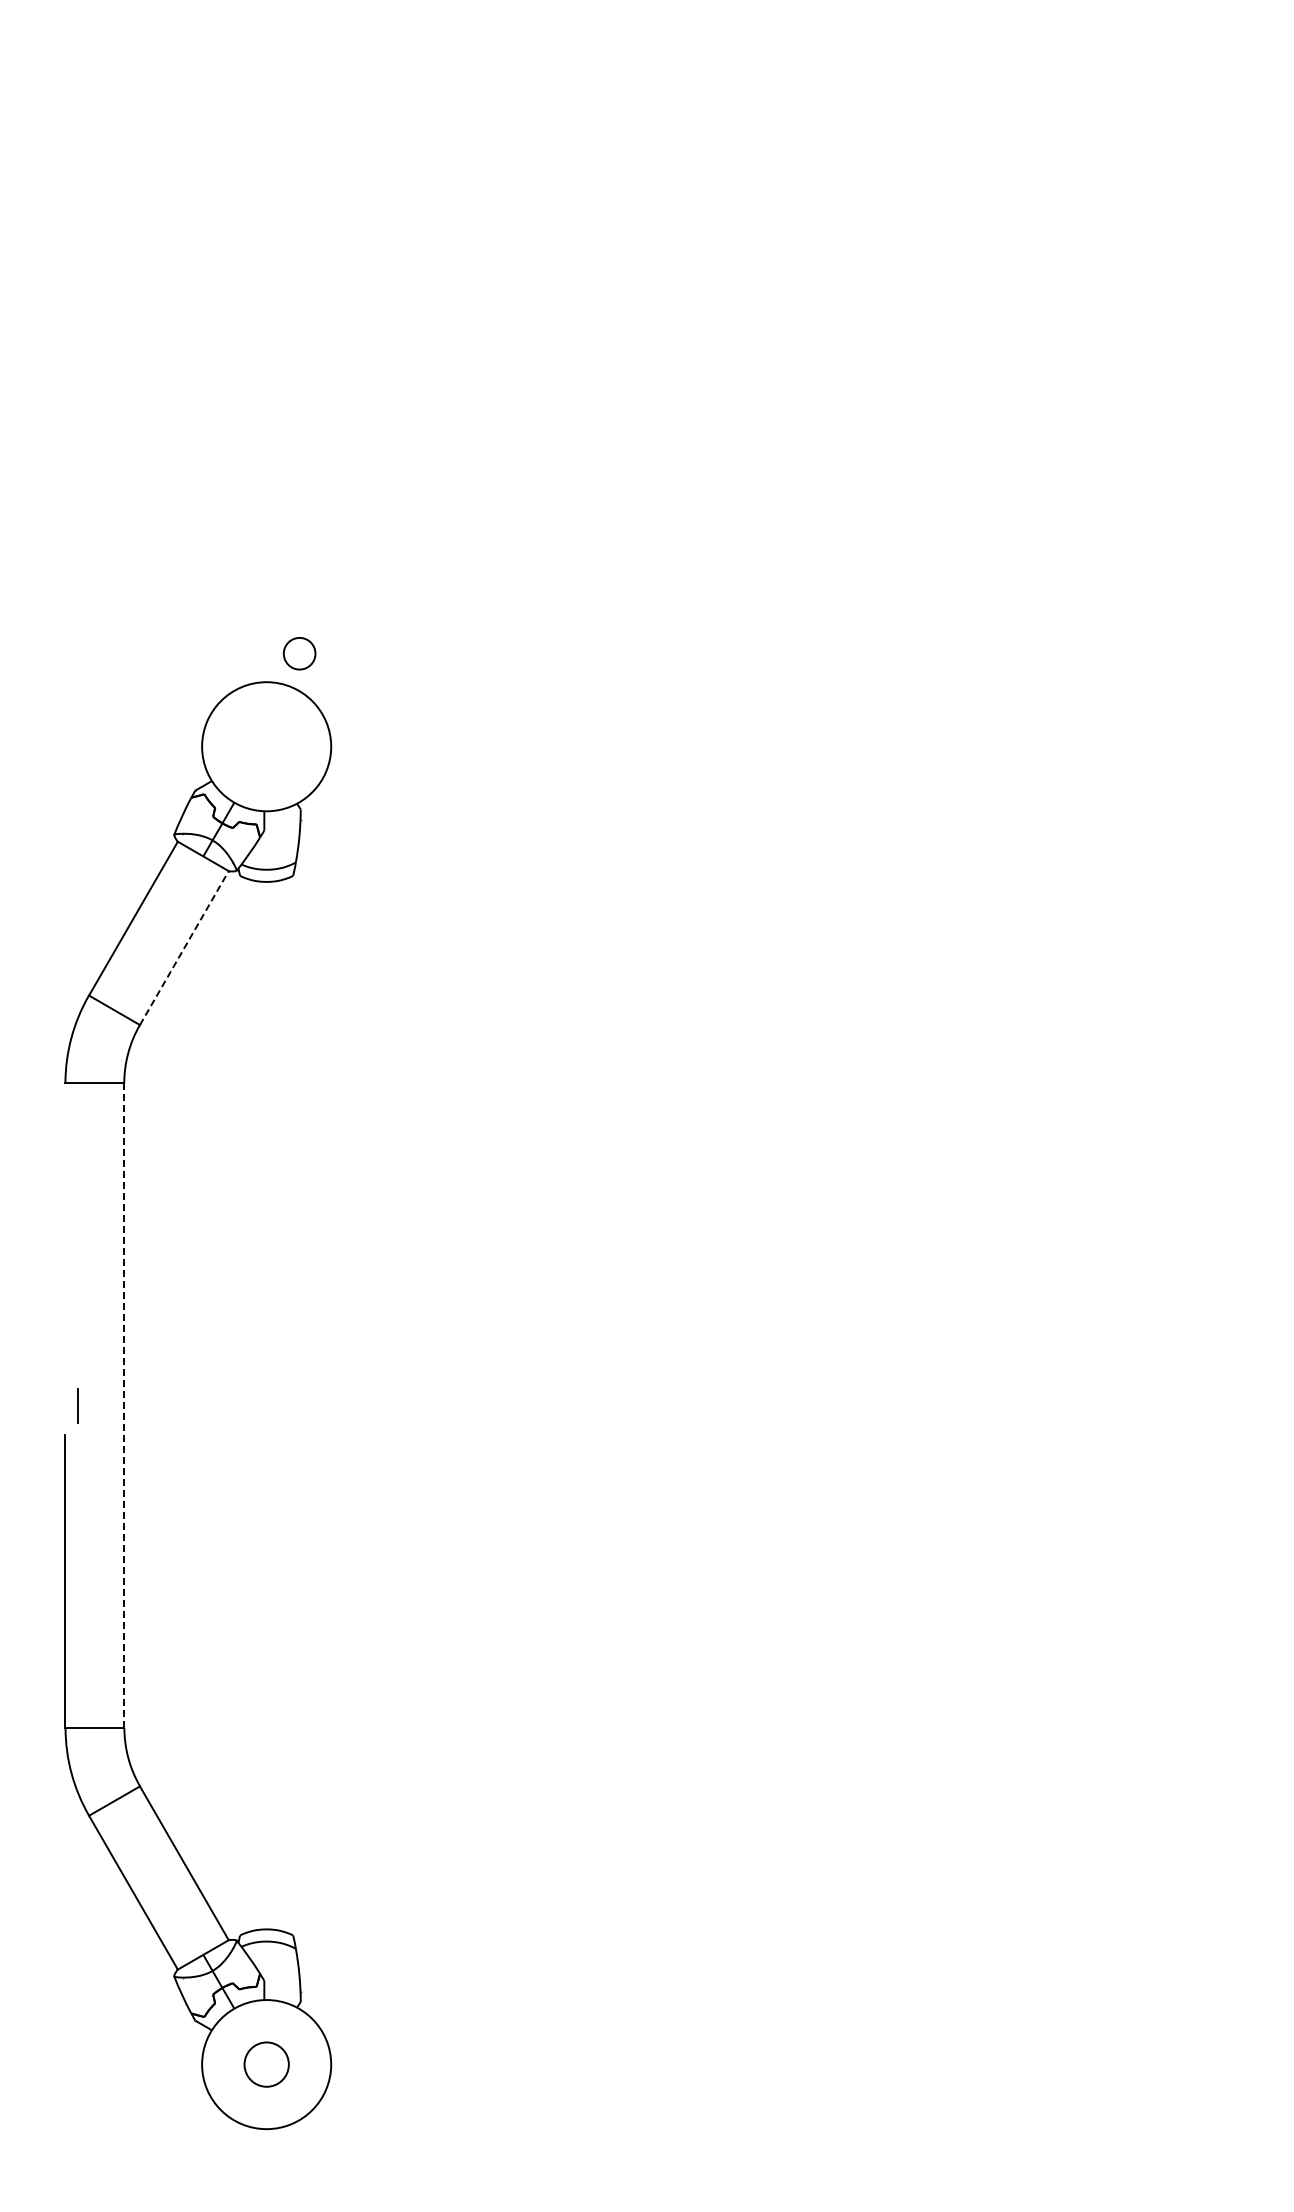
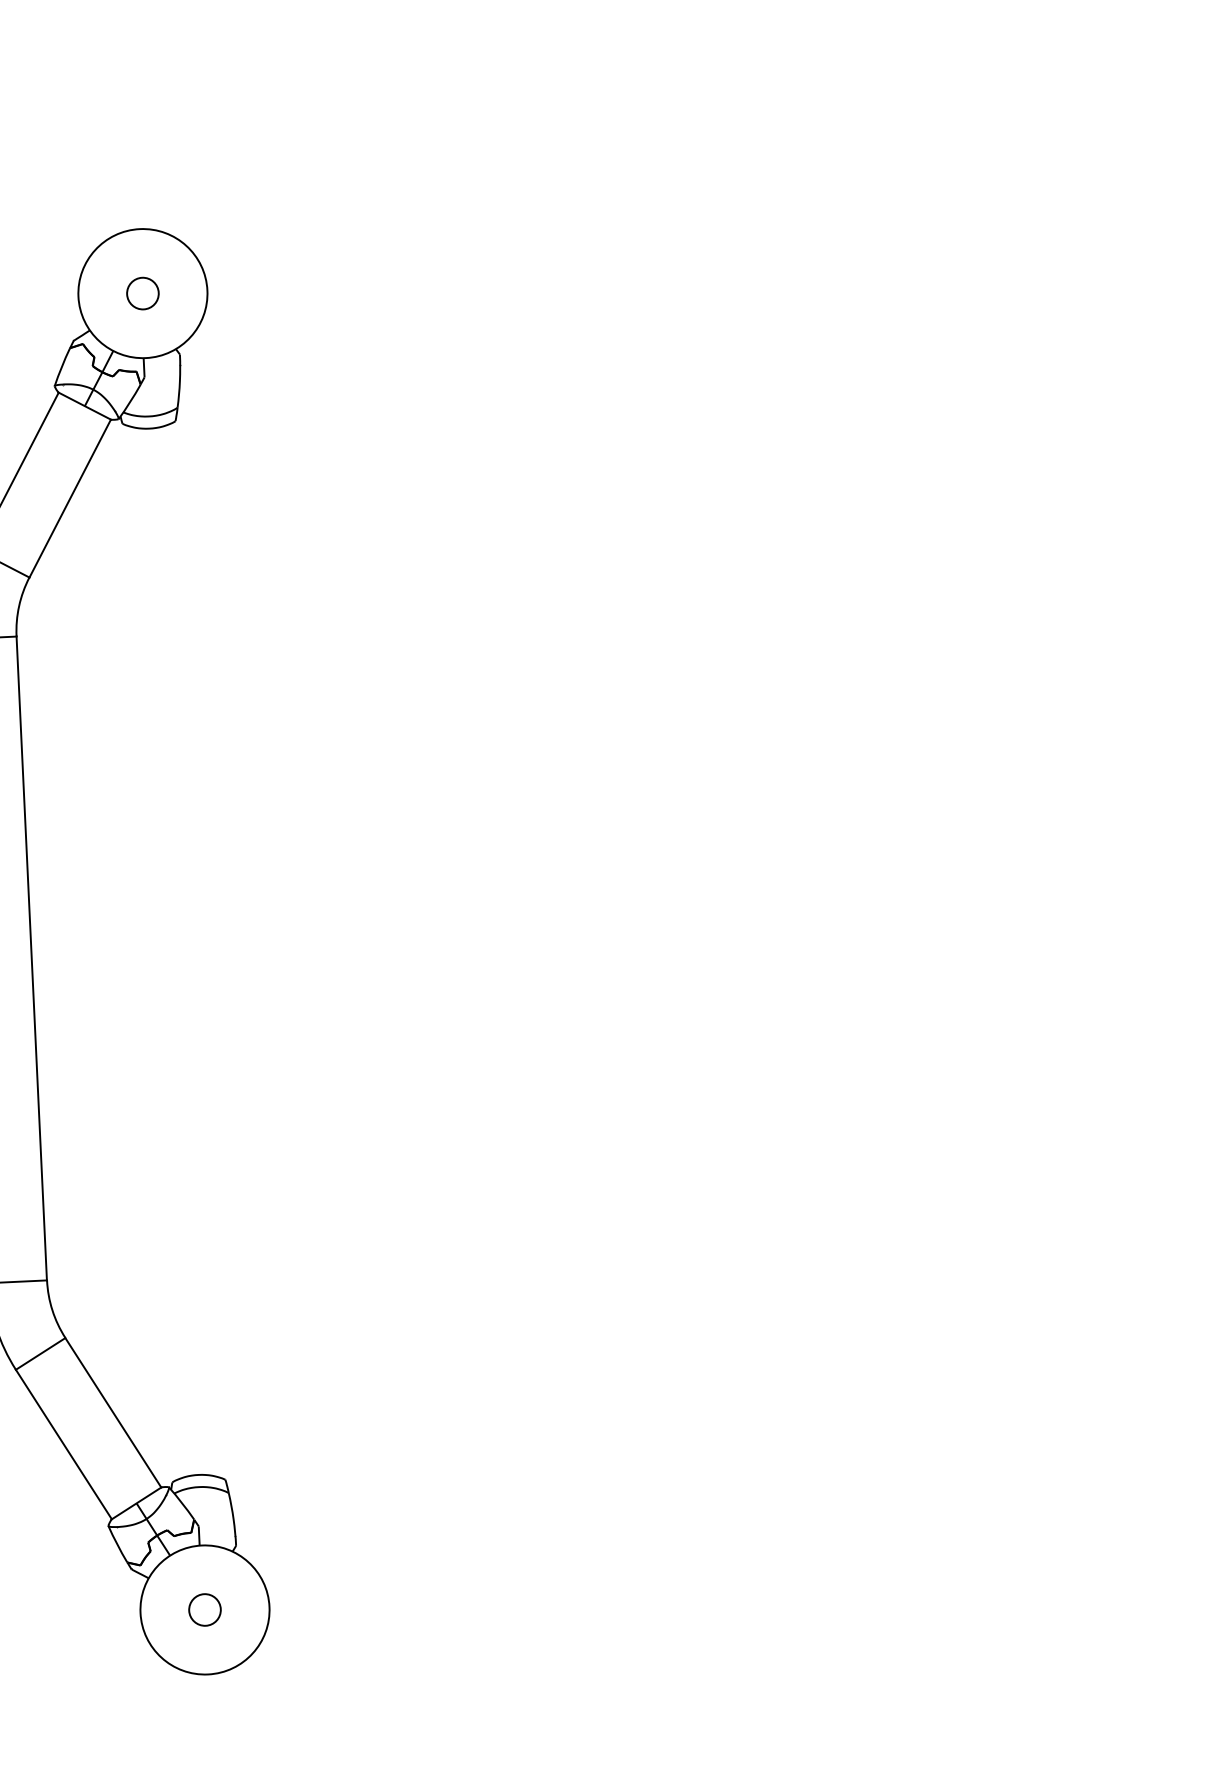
circle: (299, 653) -> (142, 293), moved
line: (184, 948) -> (70, 499), dashed -> solid
line: (124, 1405) -> (31, 958), dashed -> solid
circle: (266, 2064) -> (204, 1609), size x0.71

